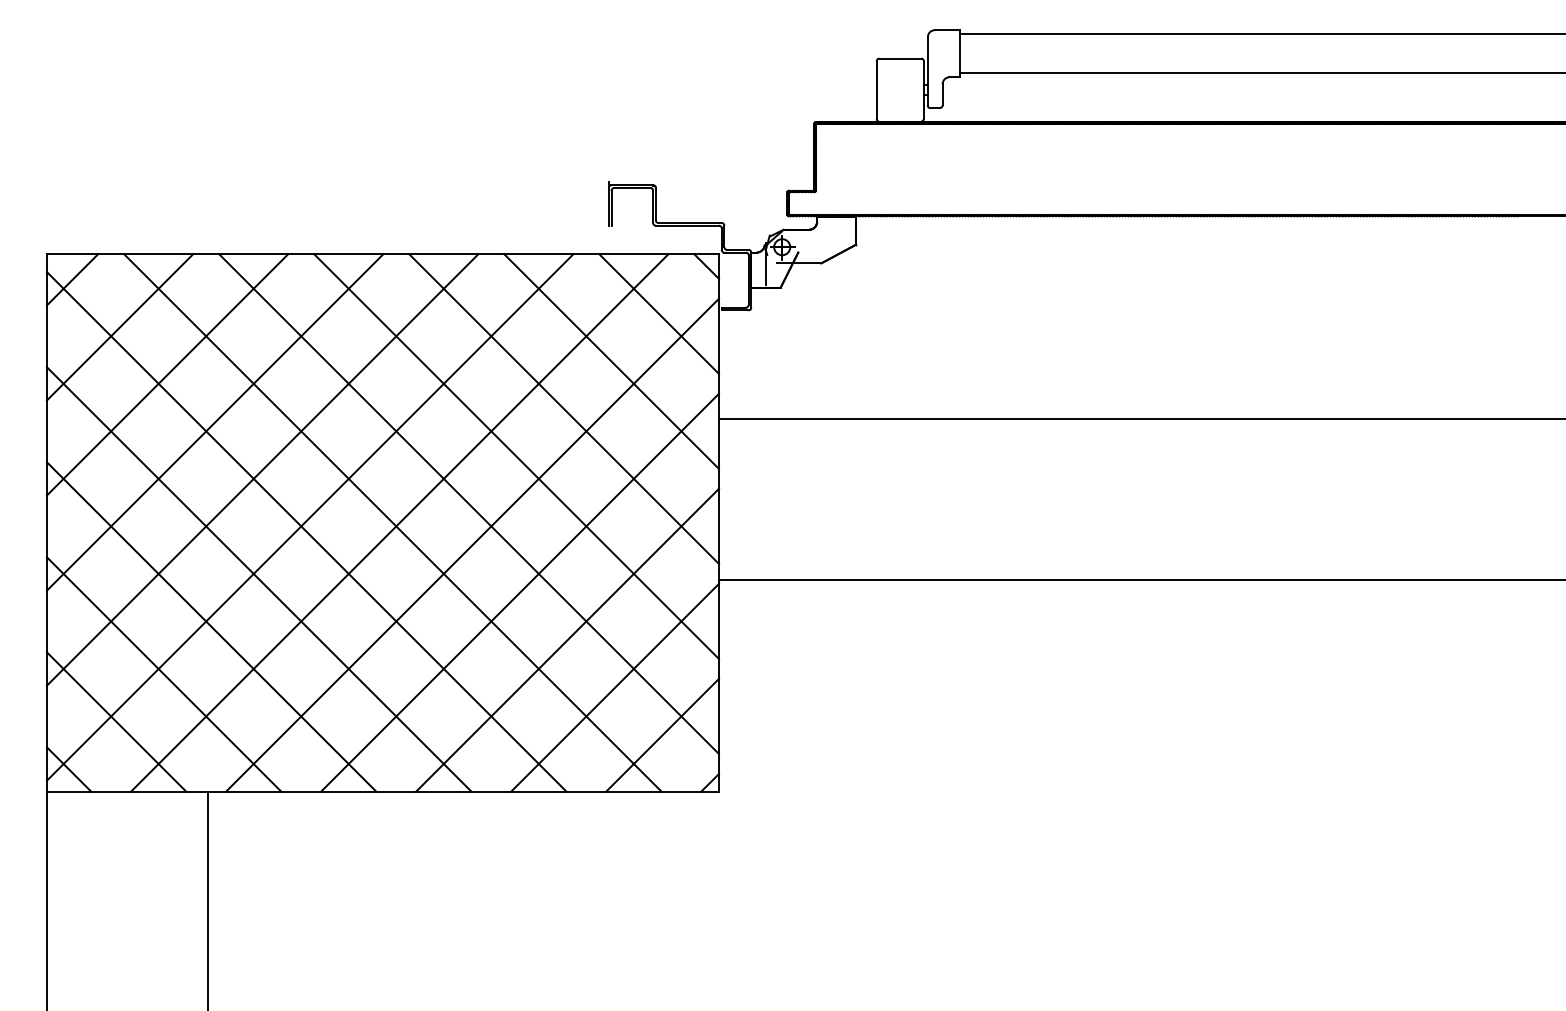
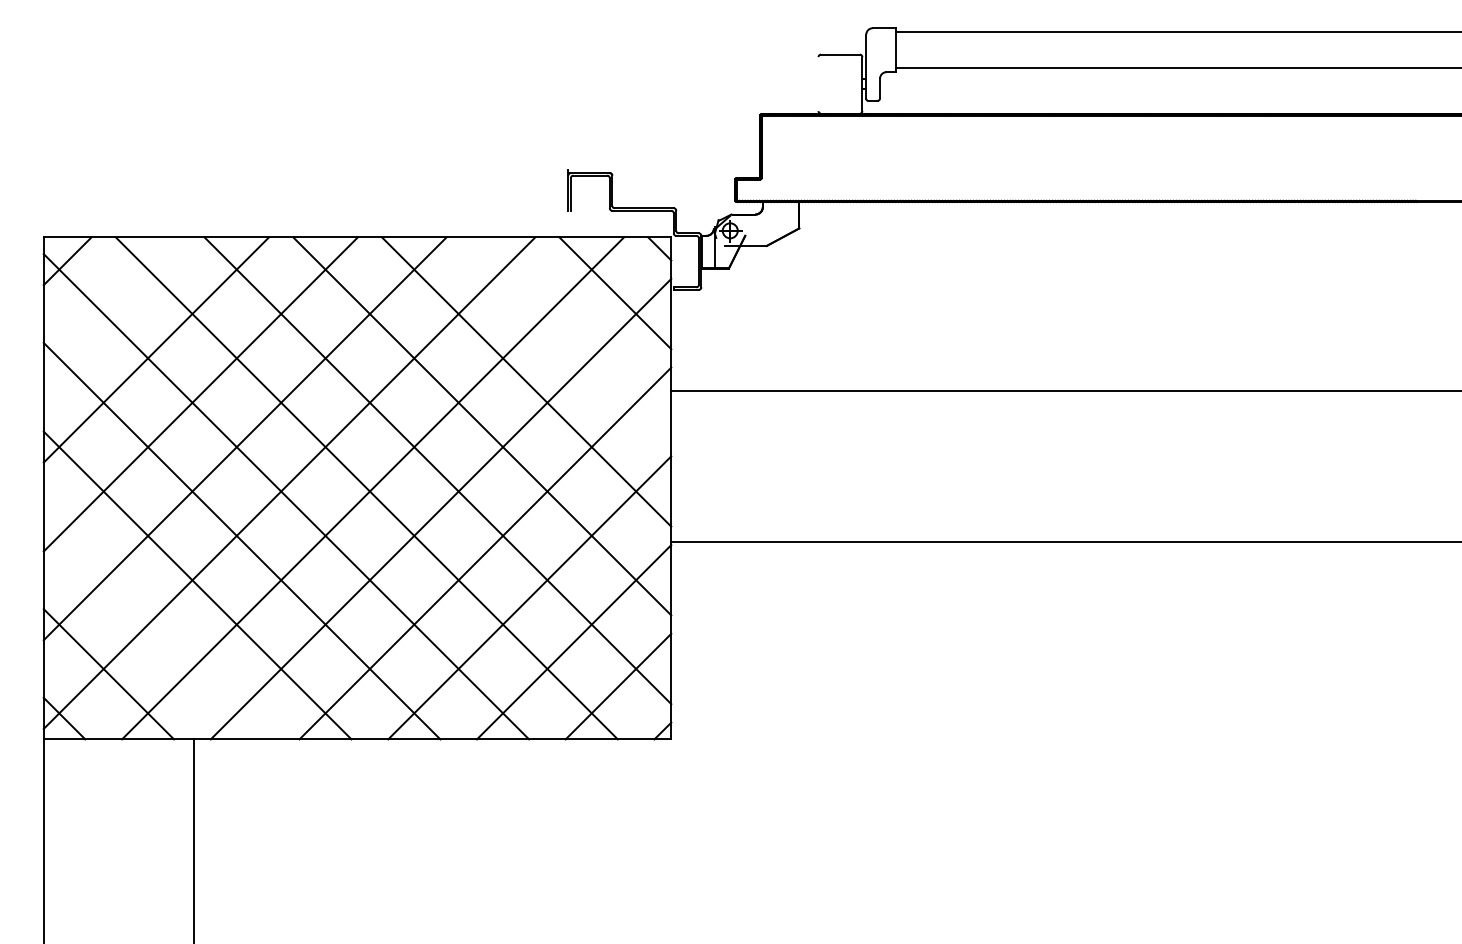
line: (876, 89) -> (818, 83), removed
line: (119, 327) -> (111, 305), removed
line: (611, 361) -> (570, 337), removed
line: (163, 674) -> (152, 629), removed

